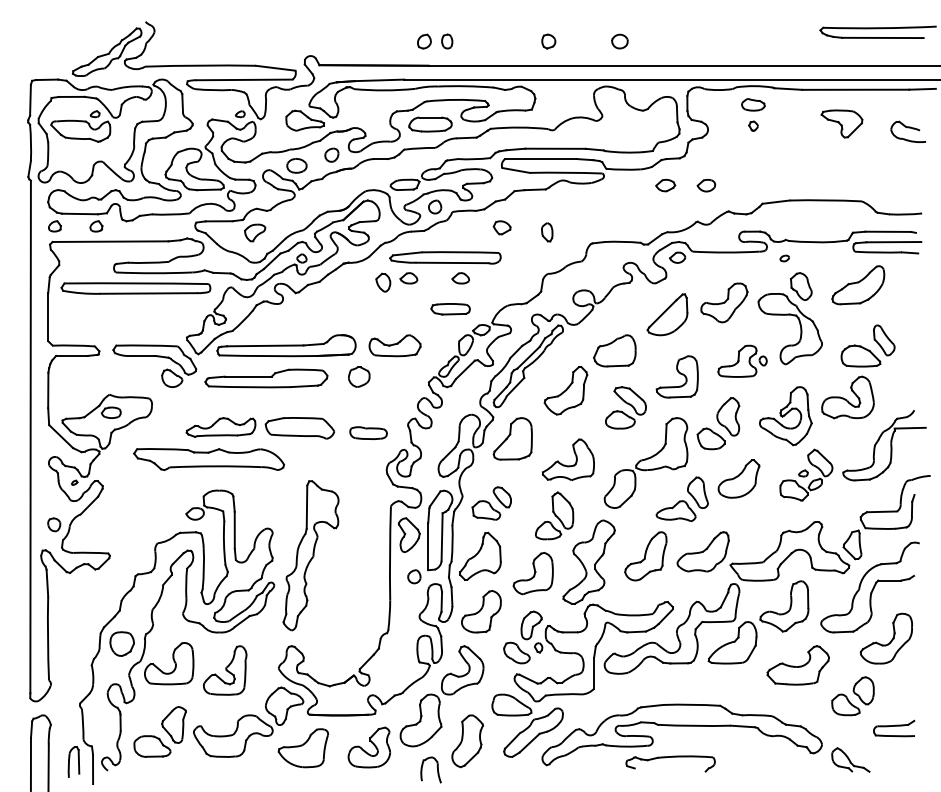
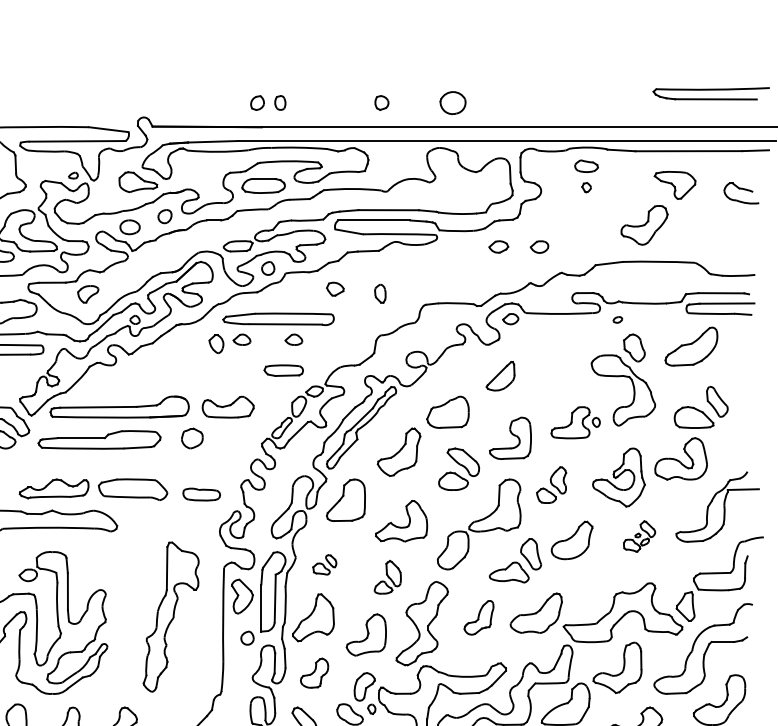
part: (619, 41) -> (452, 102), size x1.6
part: (724, 302) -> (644, 224), moved
part: (667, 314) -> (500, 375), size x0.7
part: (718, 423) -> (551, 484), size x0.7
part: (806, 474) -> (639, 535), size x0.6
part: (491, 503) -> (324, 564), size x0.6
part: (554, 515) -> (387, 576), size x0.7
part: (310, 555) -> (170, 616), moved
part: (645, 556) -> (478, 617), size x0.7
part: (481, 611) -> (314, 672), size x0.7

